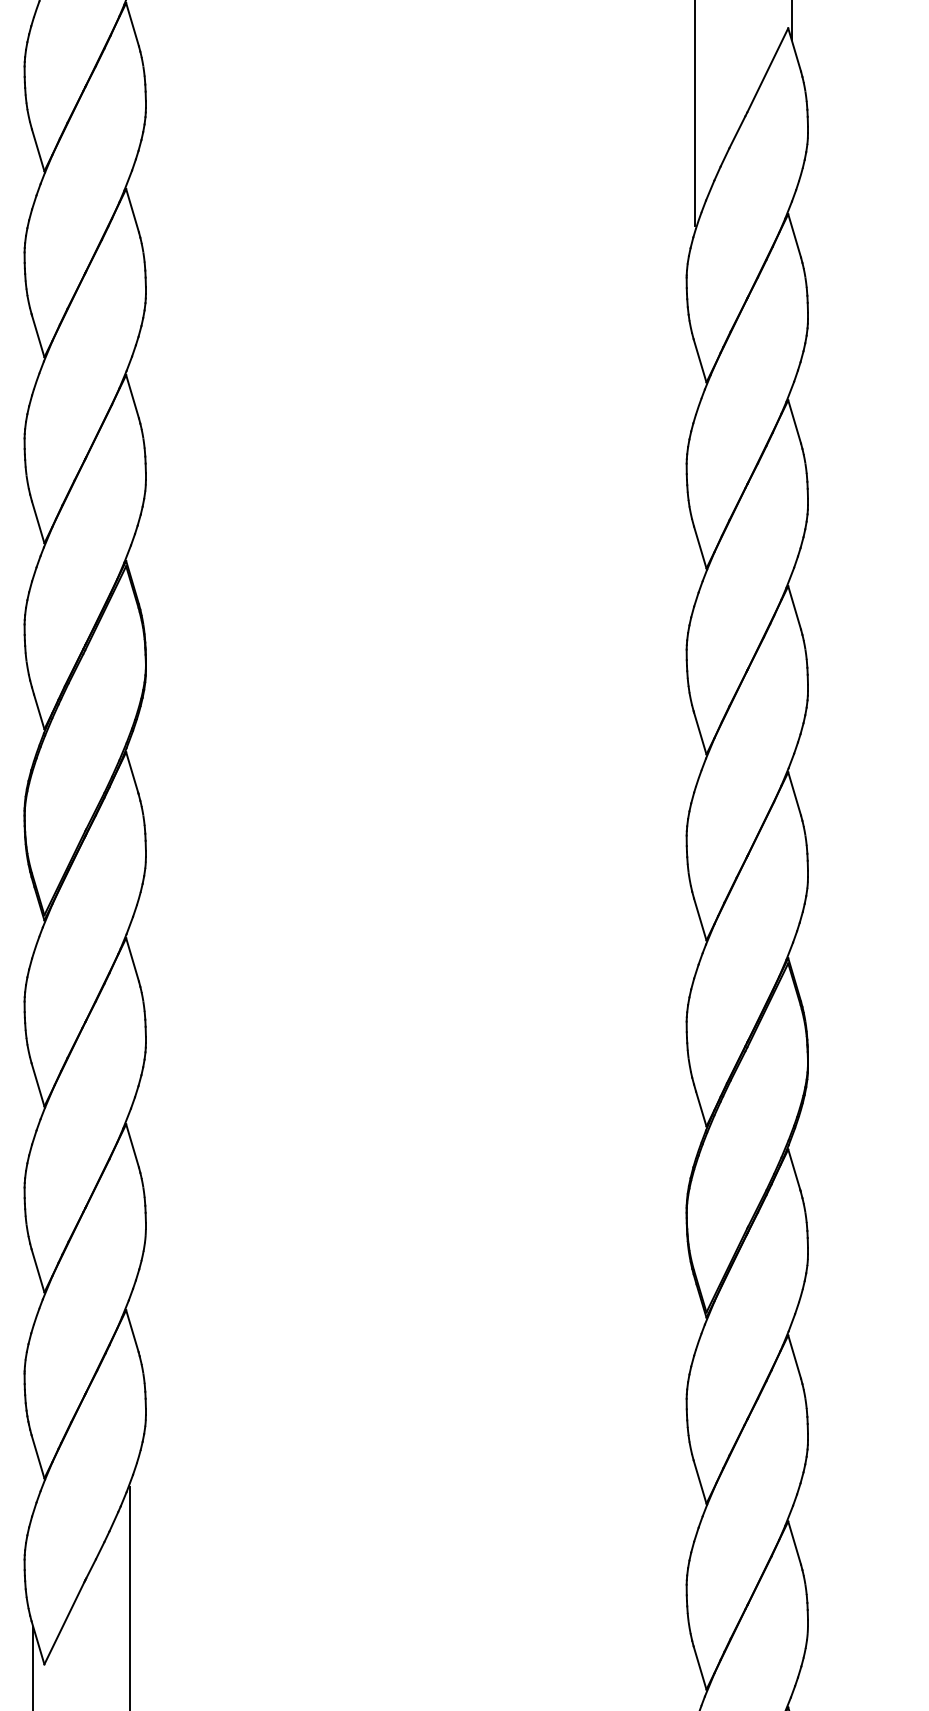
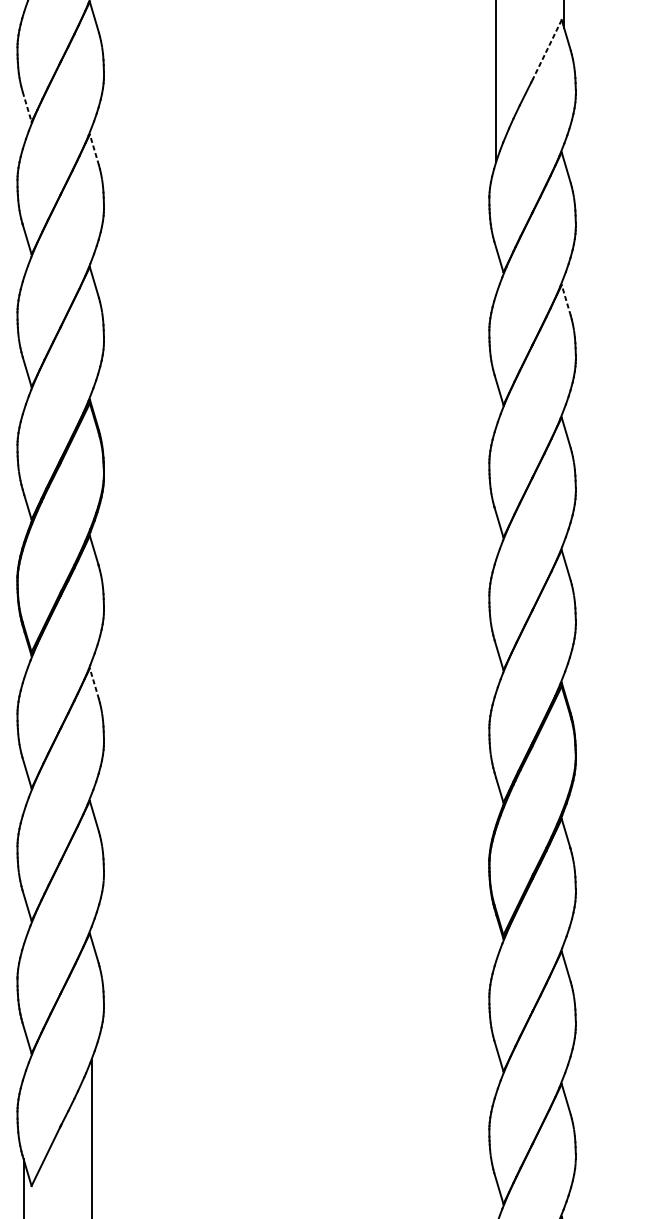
line: (767, 70) -> (546, 50), solid -> dashed
line: (38, 150) -> (27, 107), solid -> dashed
line: (132, 210) -> (94, 149), solid -> dashed
line: (794, 421) -> (566, 300), solid -> dashed
line: (132, 959) -> (94, 683), solid -> dashed

